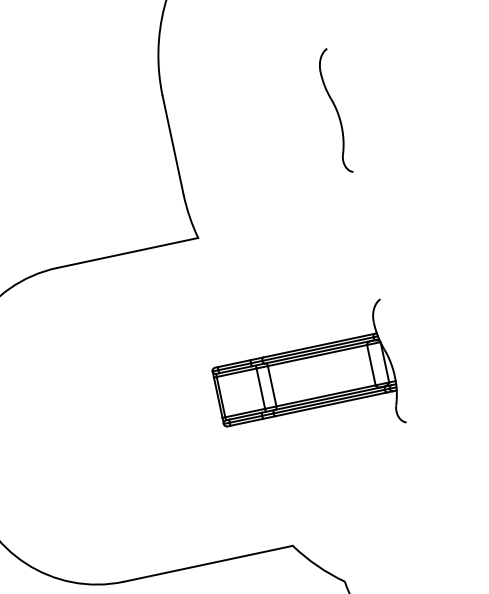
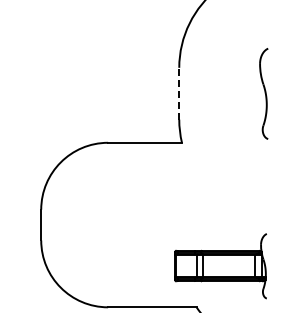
part: (333, 110) -> (263, 93), size x1.4
line: (173, 144) -> (179, 93), solid -> dashed
part: (305, 380) -> (220, 266), moved

